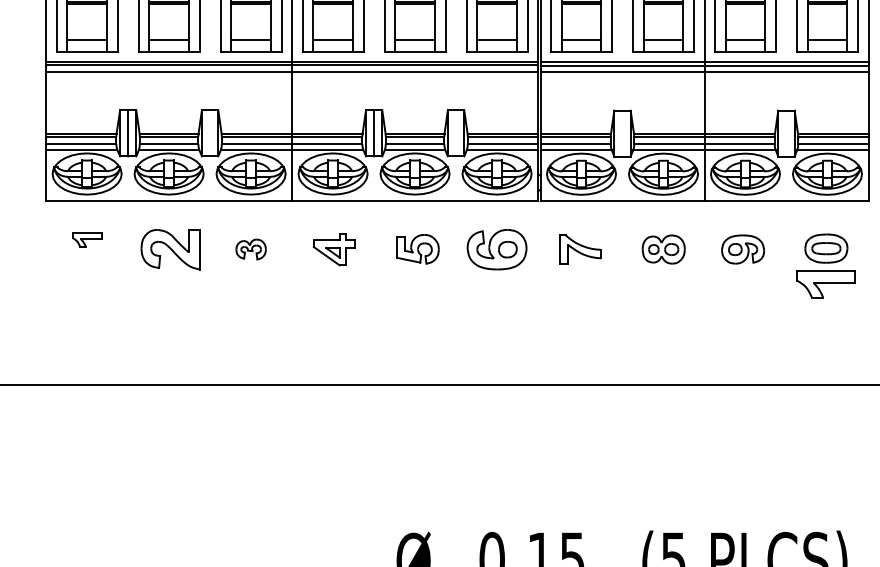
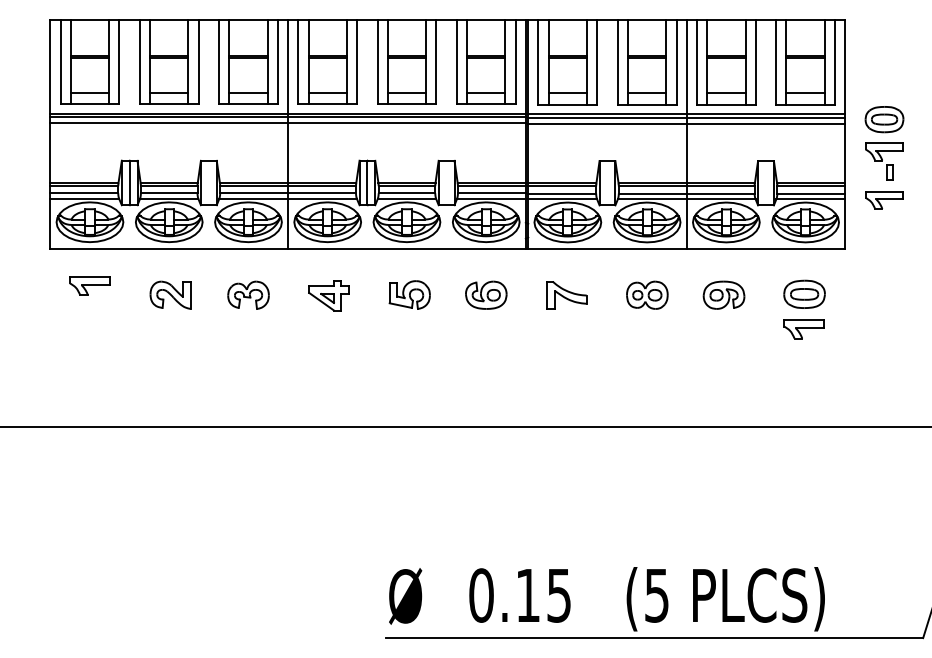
part: (86, 239) -> (89, 285), size x1.43
part: (170, 248) -> (170, 294), size x0.71
part: (251, 248) -> (248, 294), size x1.43
part: (497, 248) -> (486, 294), size x0.71
part: (825, 284) -> (803, 329), size x0.71

